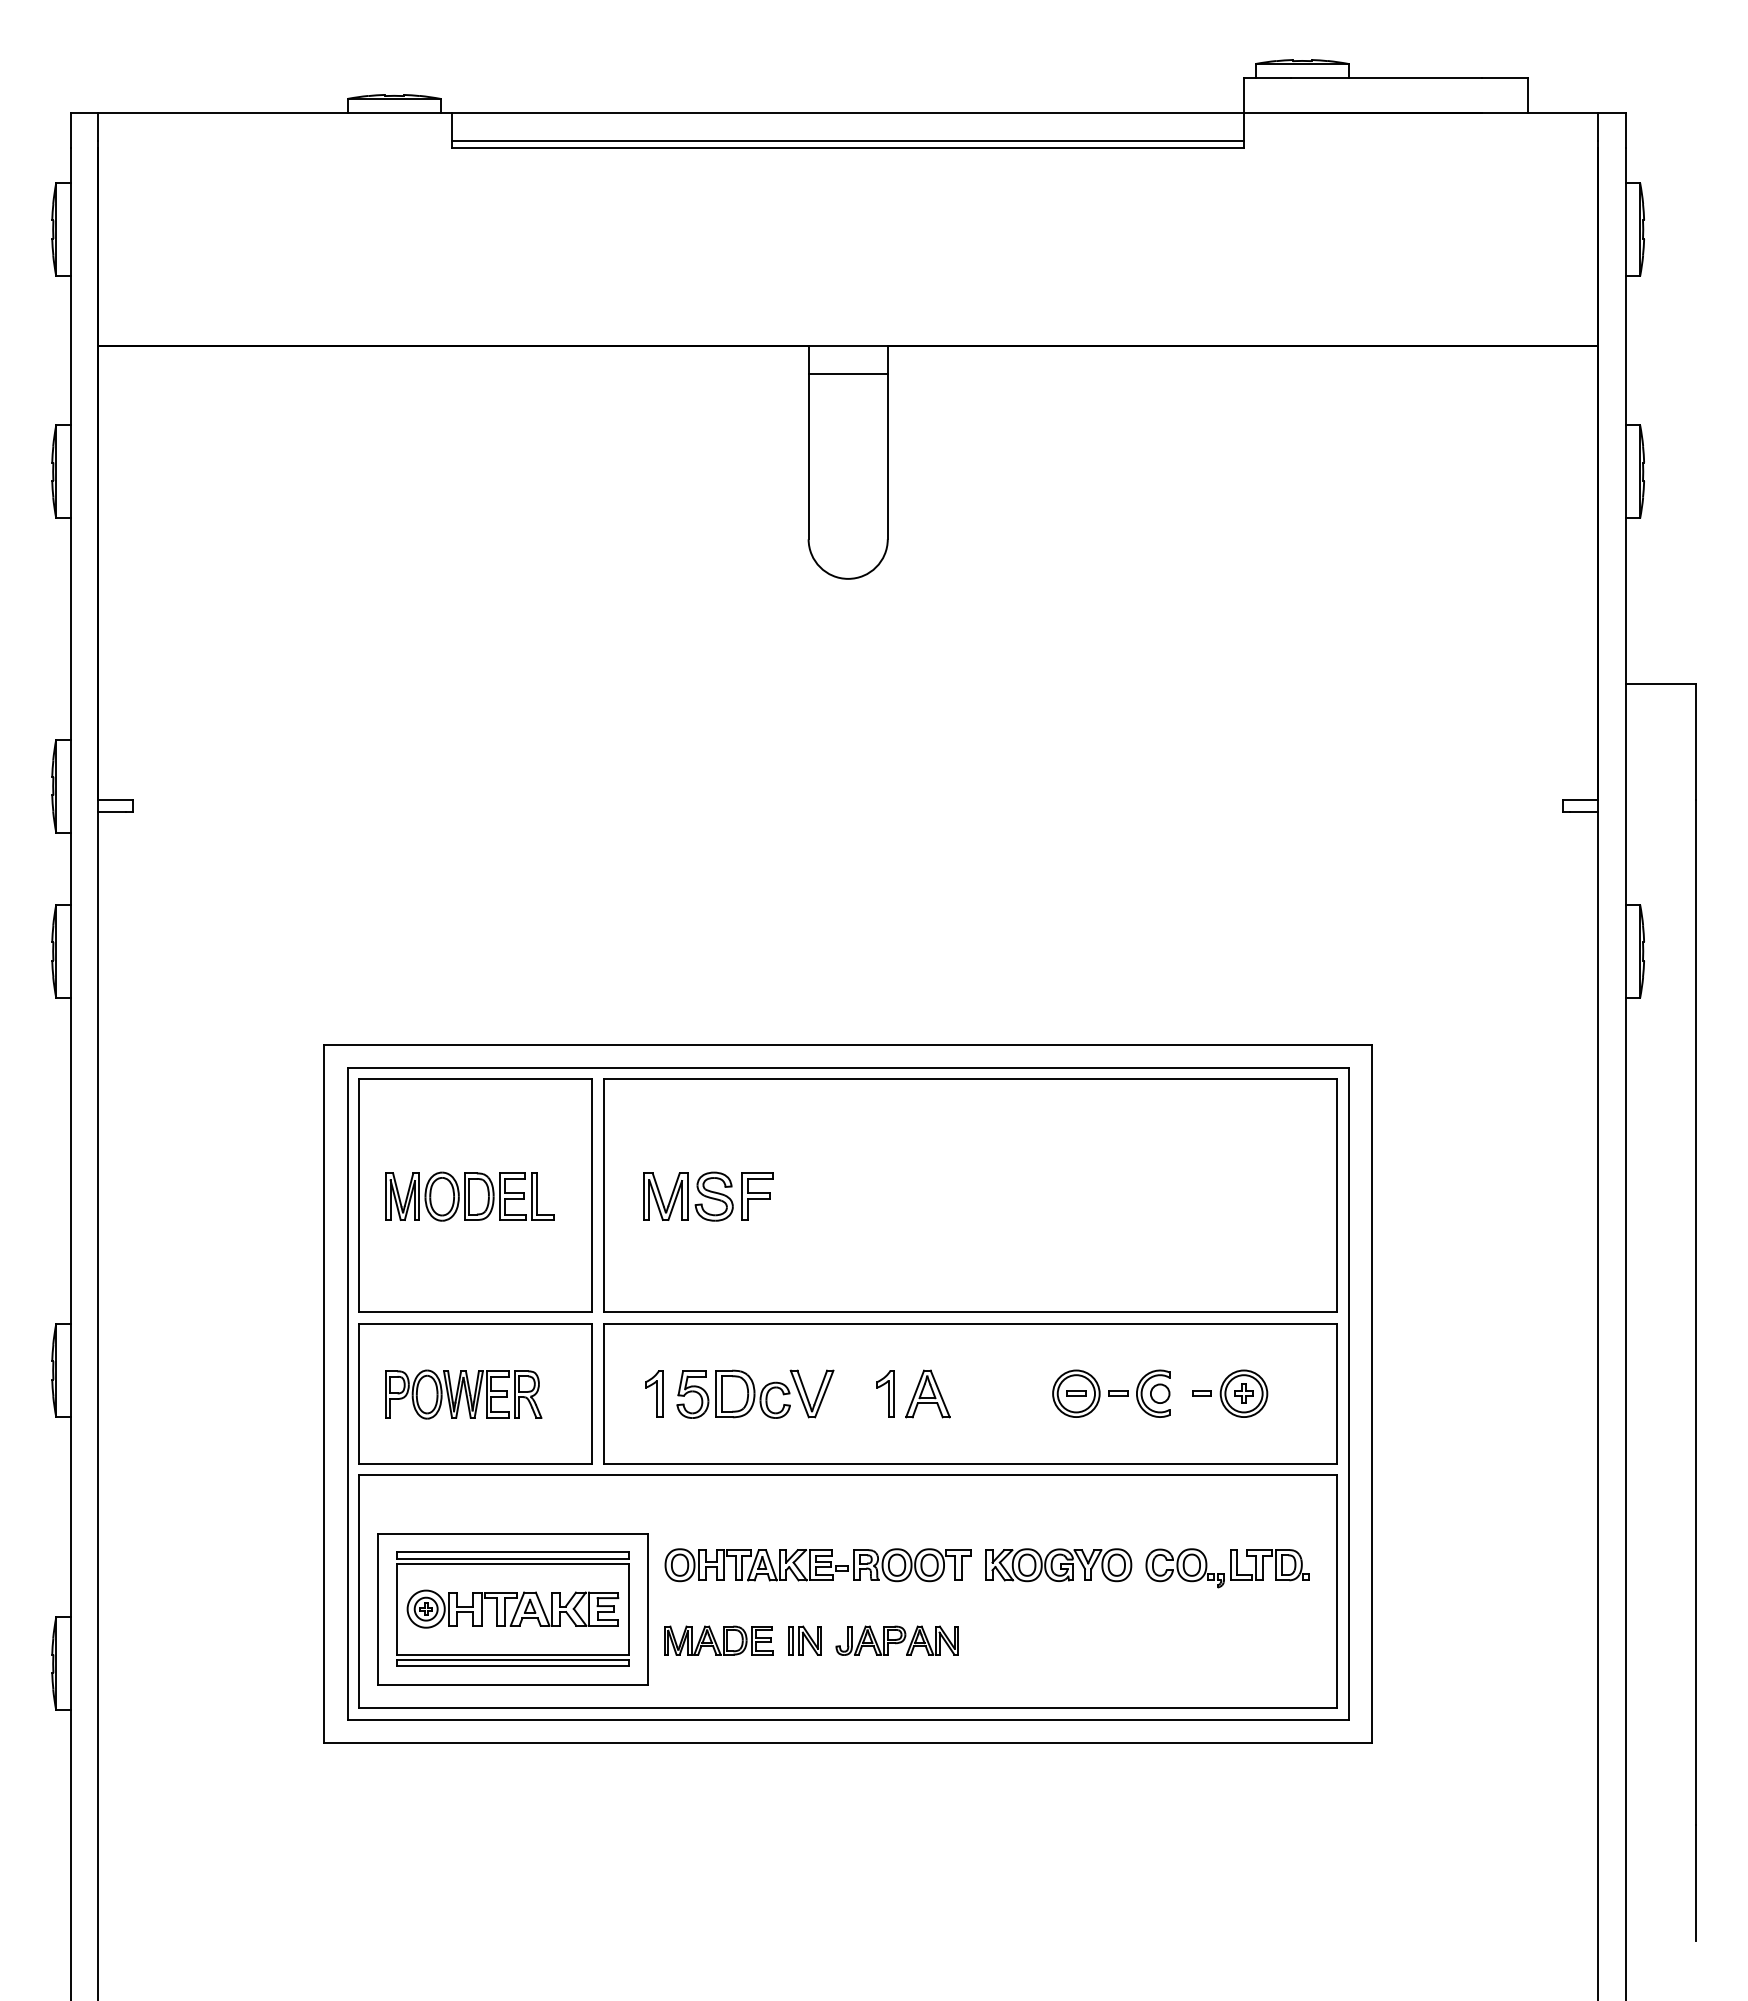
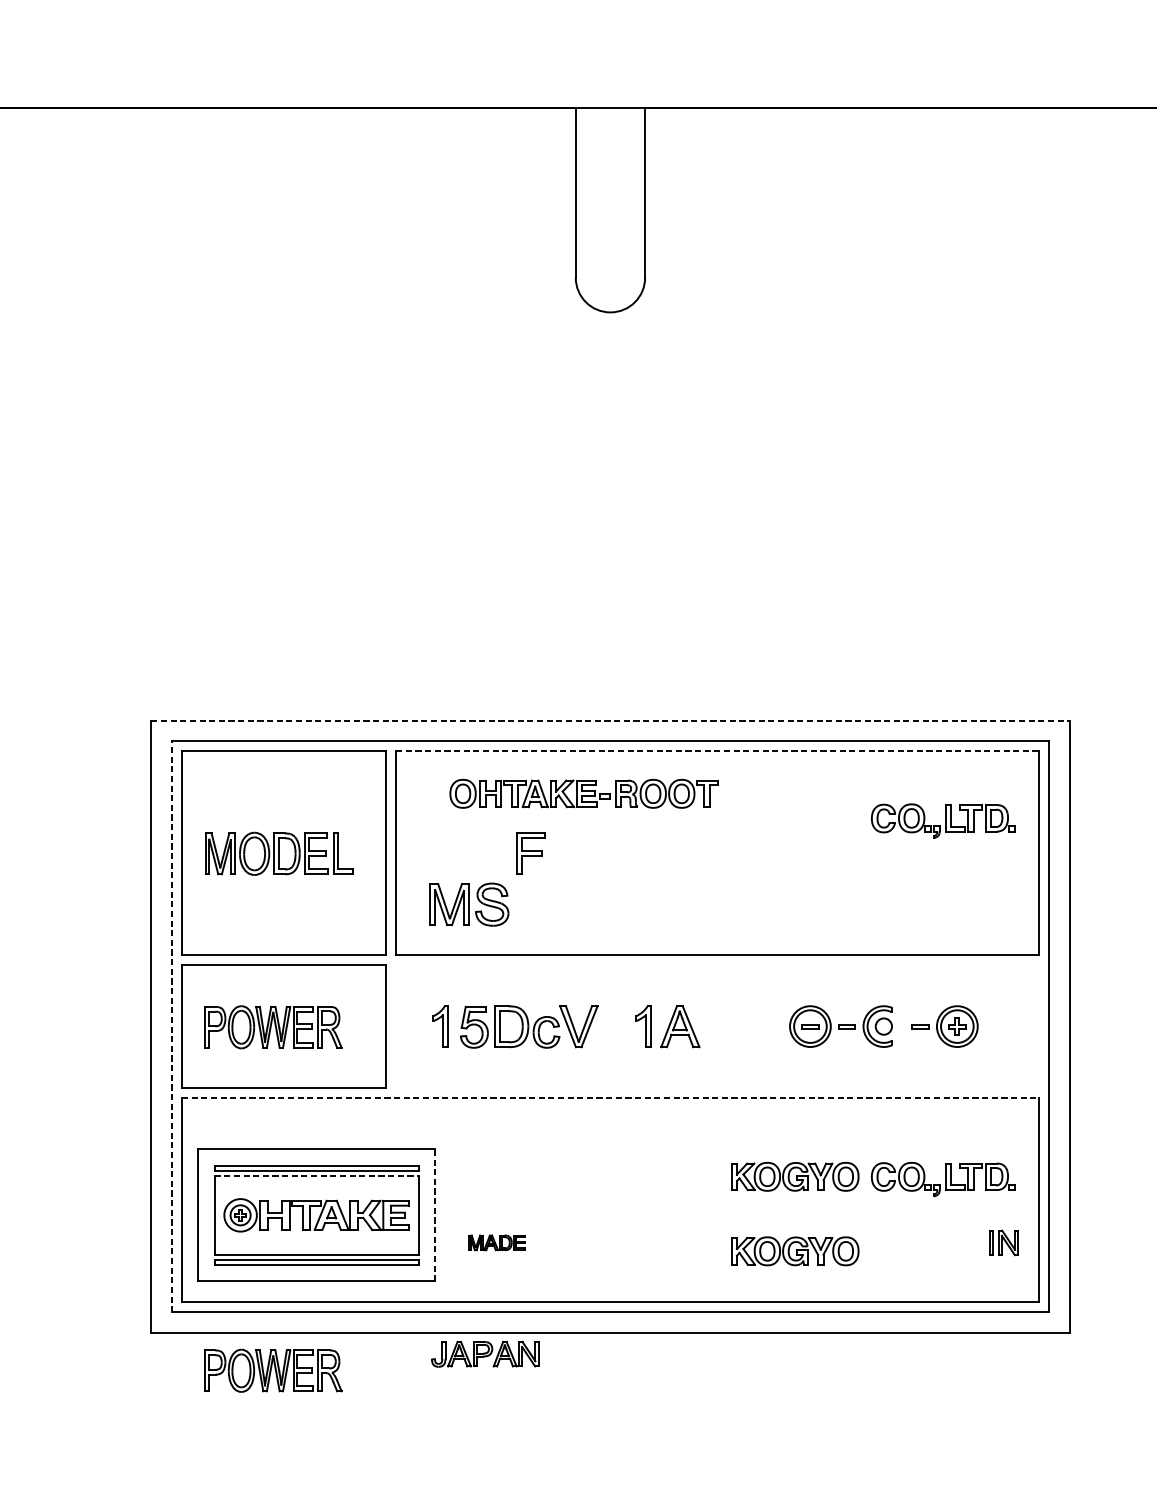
line: (847, 374) -> (609, 133), removed
line: (848, 1044) -> (610, 720), solid -> dashed
line: (970, 1079) -> (717, 751), solid -> dashed
part: (1227, 1159) -> (942, 821), added
part: (688, 1196) -> (469, 904), moved
line: (347, 1393) -> (171, 1026), solid -> dashed
part: (970, 1393) -> (717, 1026), removed
line: (848, 1475) -> (610, 1098), solid -> dashed
line: (513, 1563) -> (317, 1175), solid -> dashed
part: (817, 1565) -> (583, 794), moved
line: (647, 1608) -> (434, 1214), solid -> dashed
part: (718, 1640) -> (496, 1242), size x0.6
part: (804, 1640) -> (1003, 1242), moved
part: (896, 1640) -> (484, 1354), moved
part: (1058, 1650) -> (794, 1251), added
part: (463, 1786) -> (273, 1370), added

